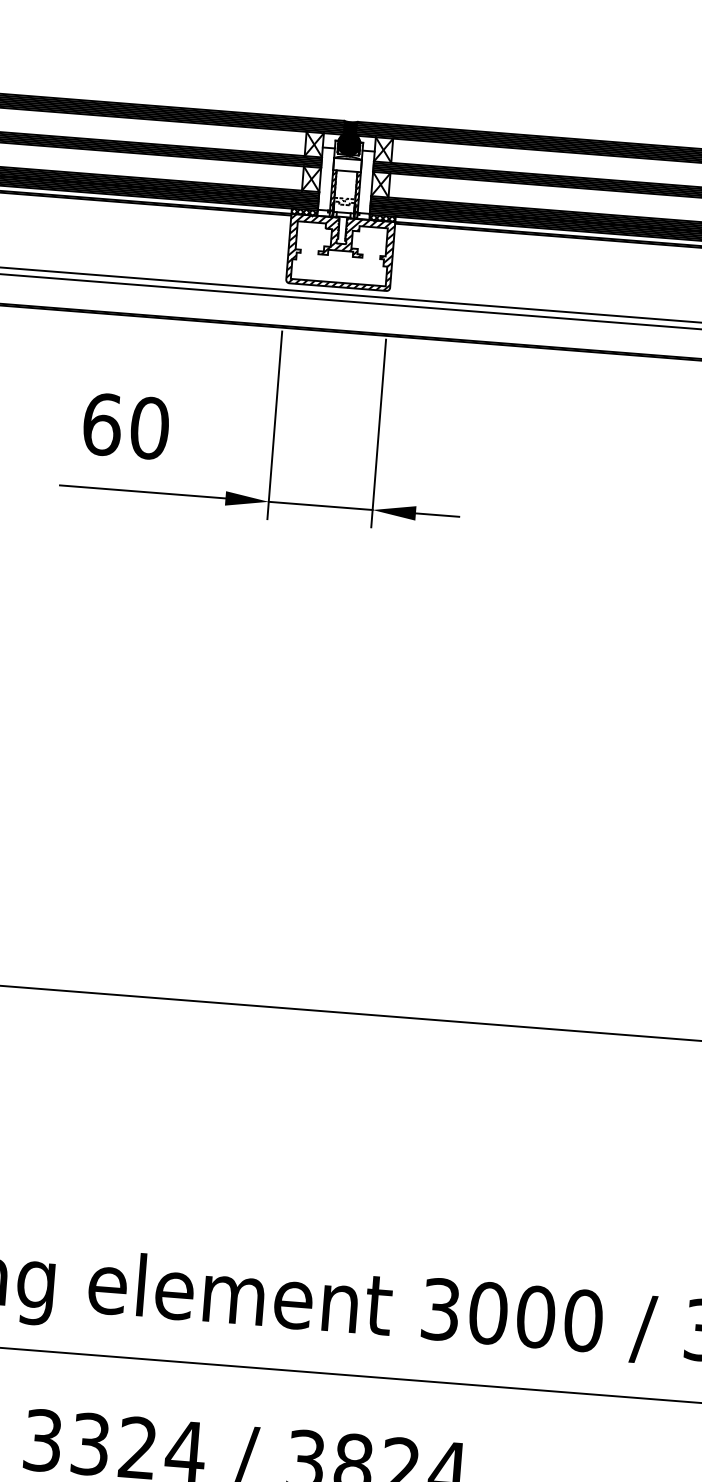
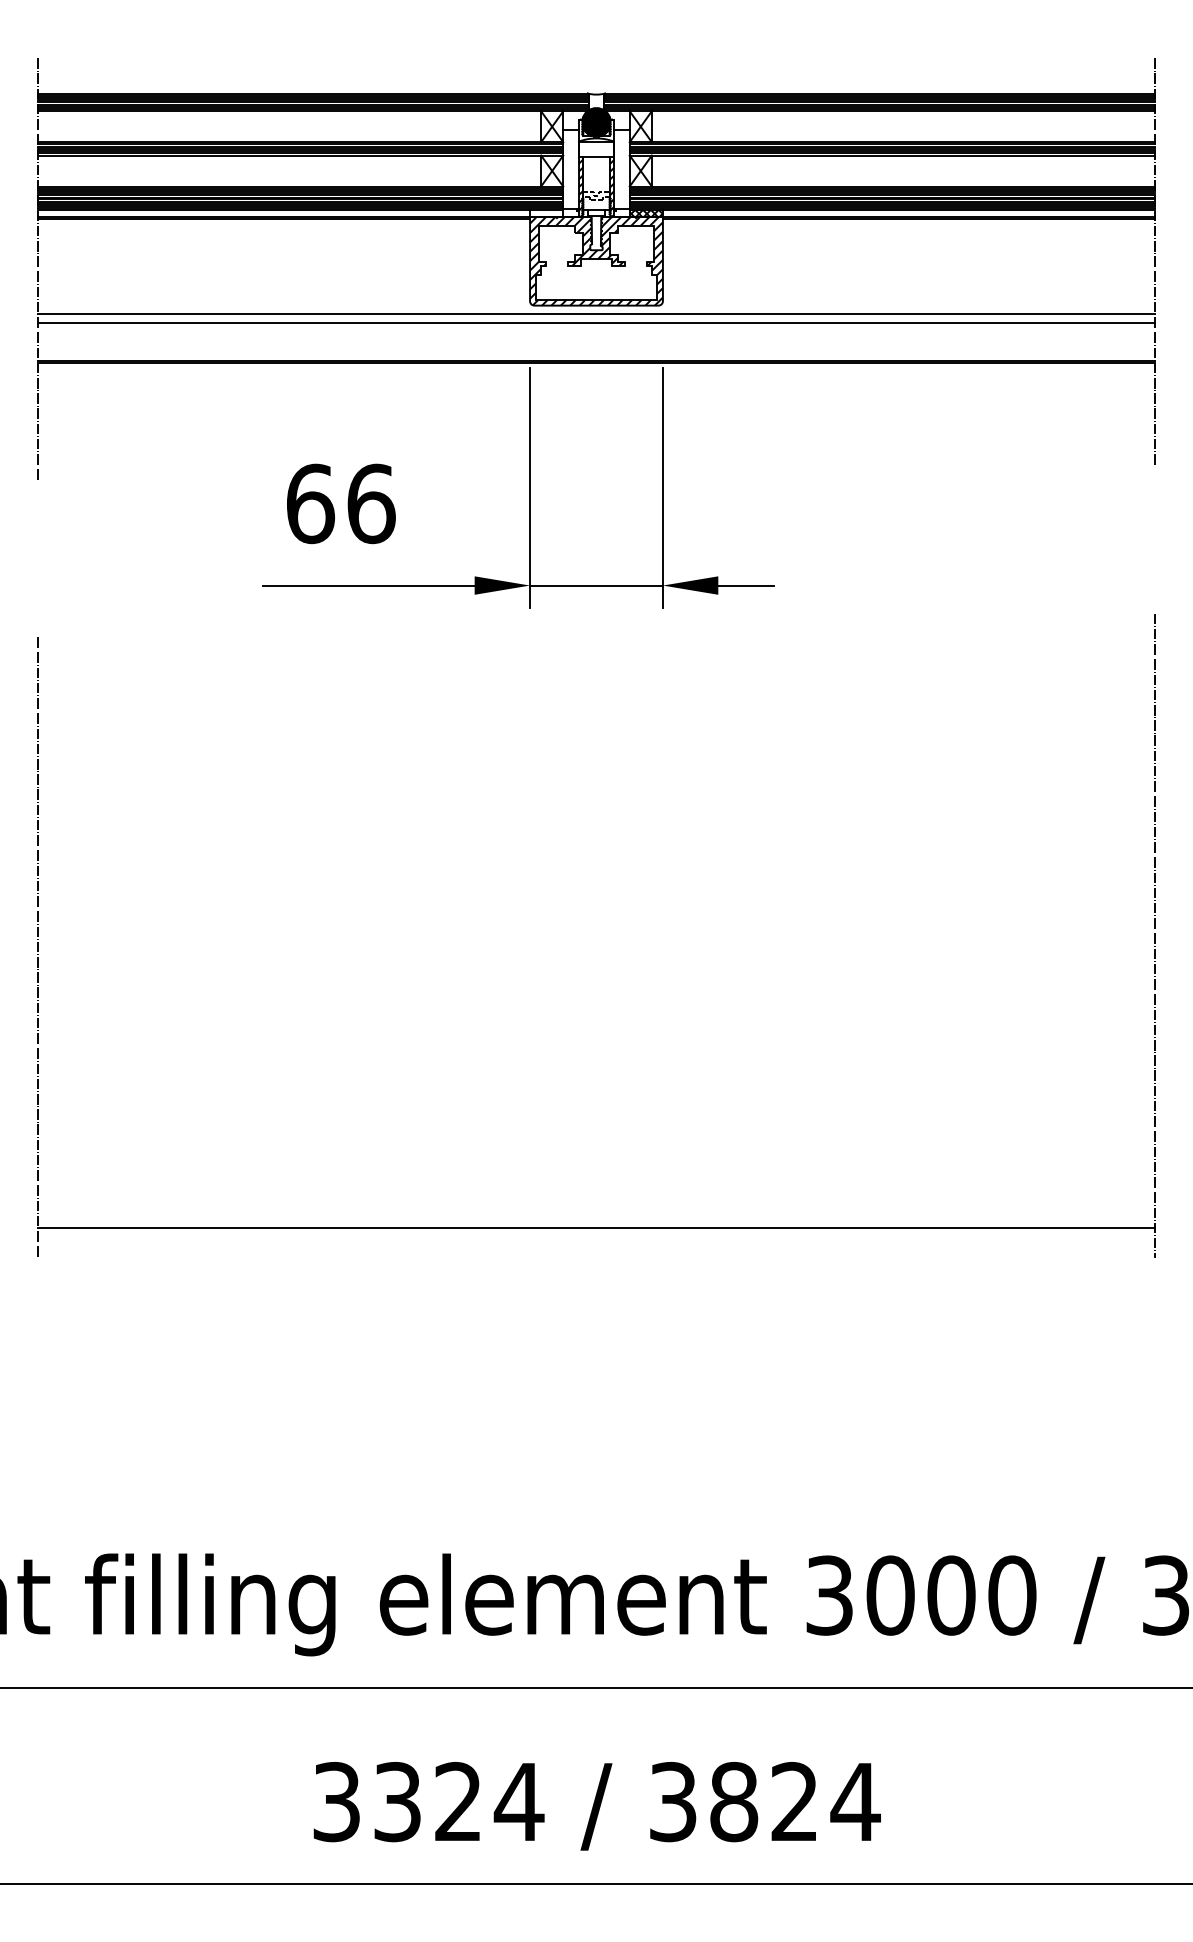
hatch: (349, 127) -> (595, 101), removed
hatch: (304, 212) -> (546, 213), removed
text: (149, 427) -> (371, 503), 60 -> 66

